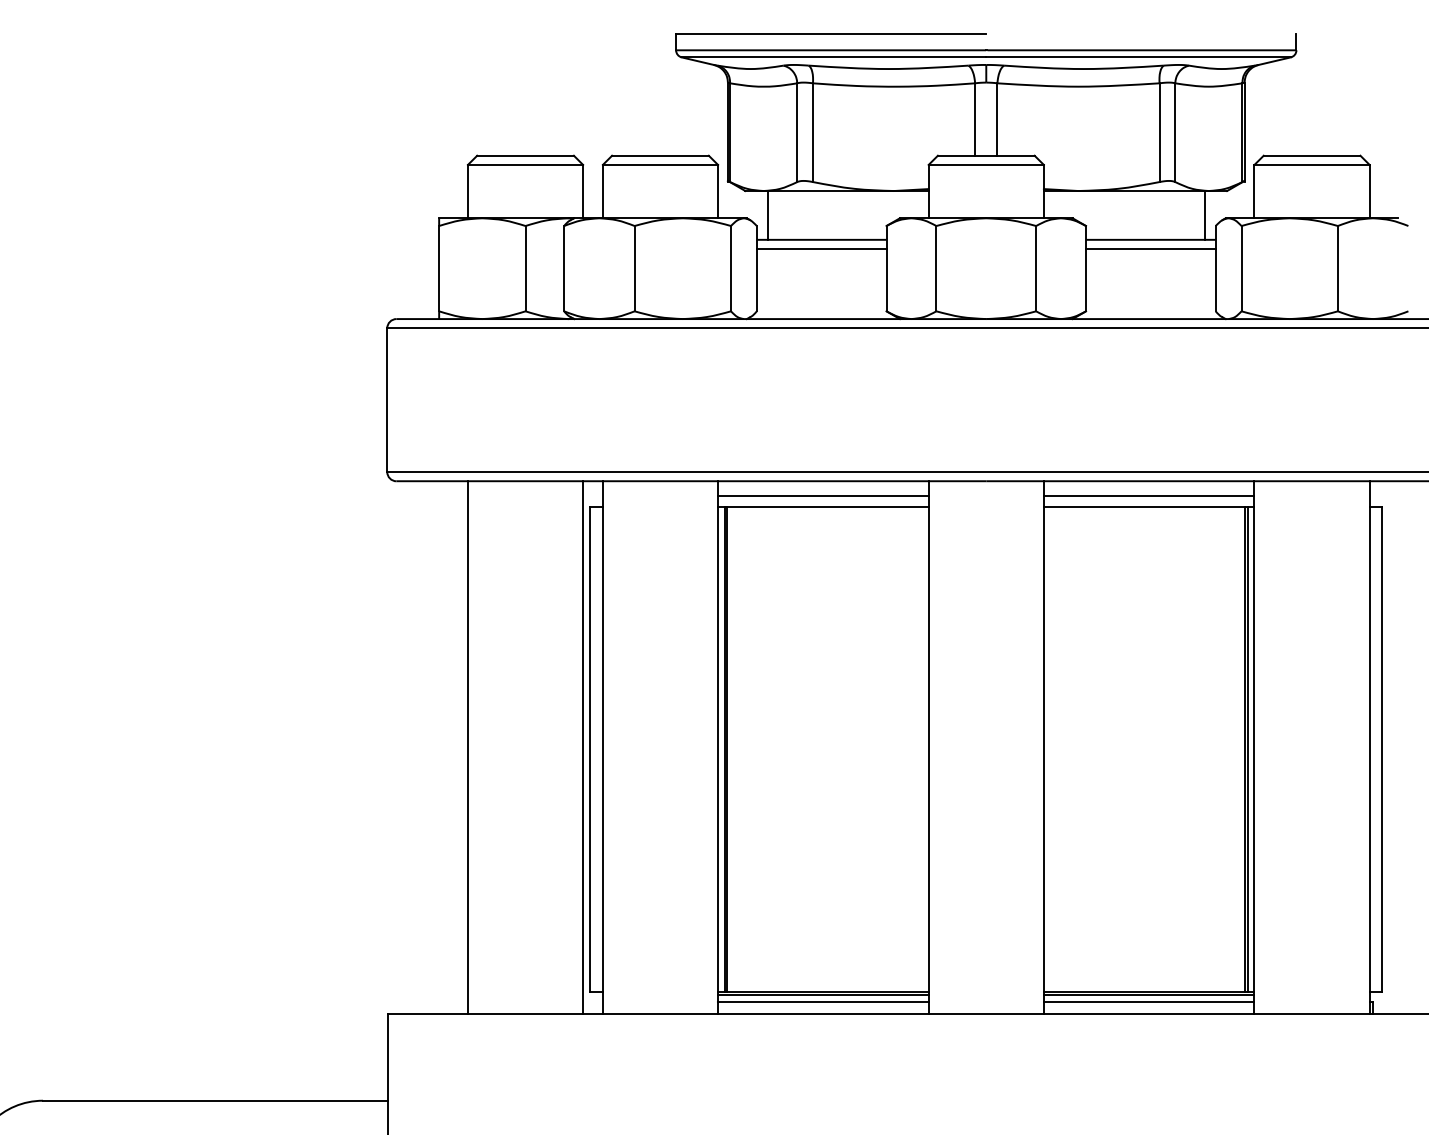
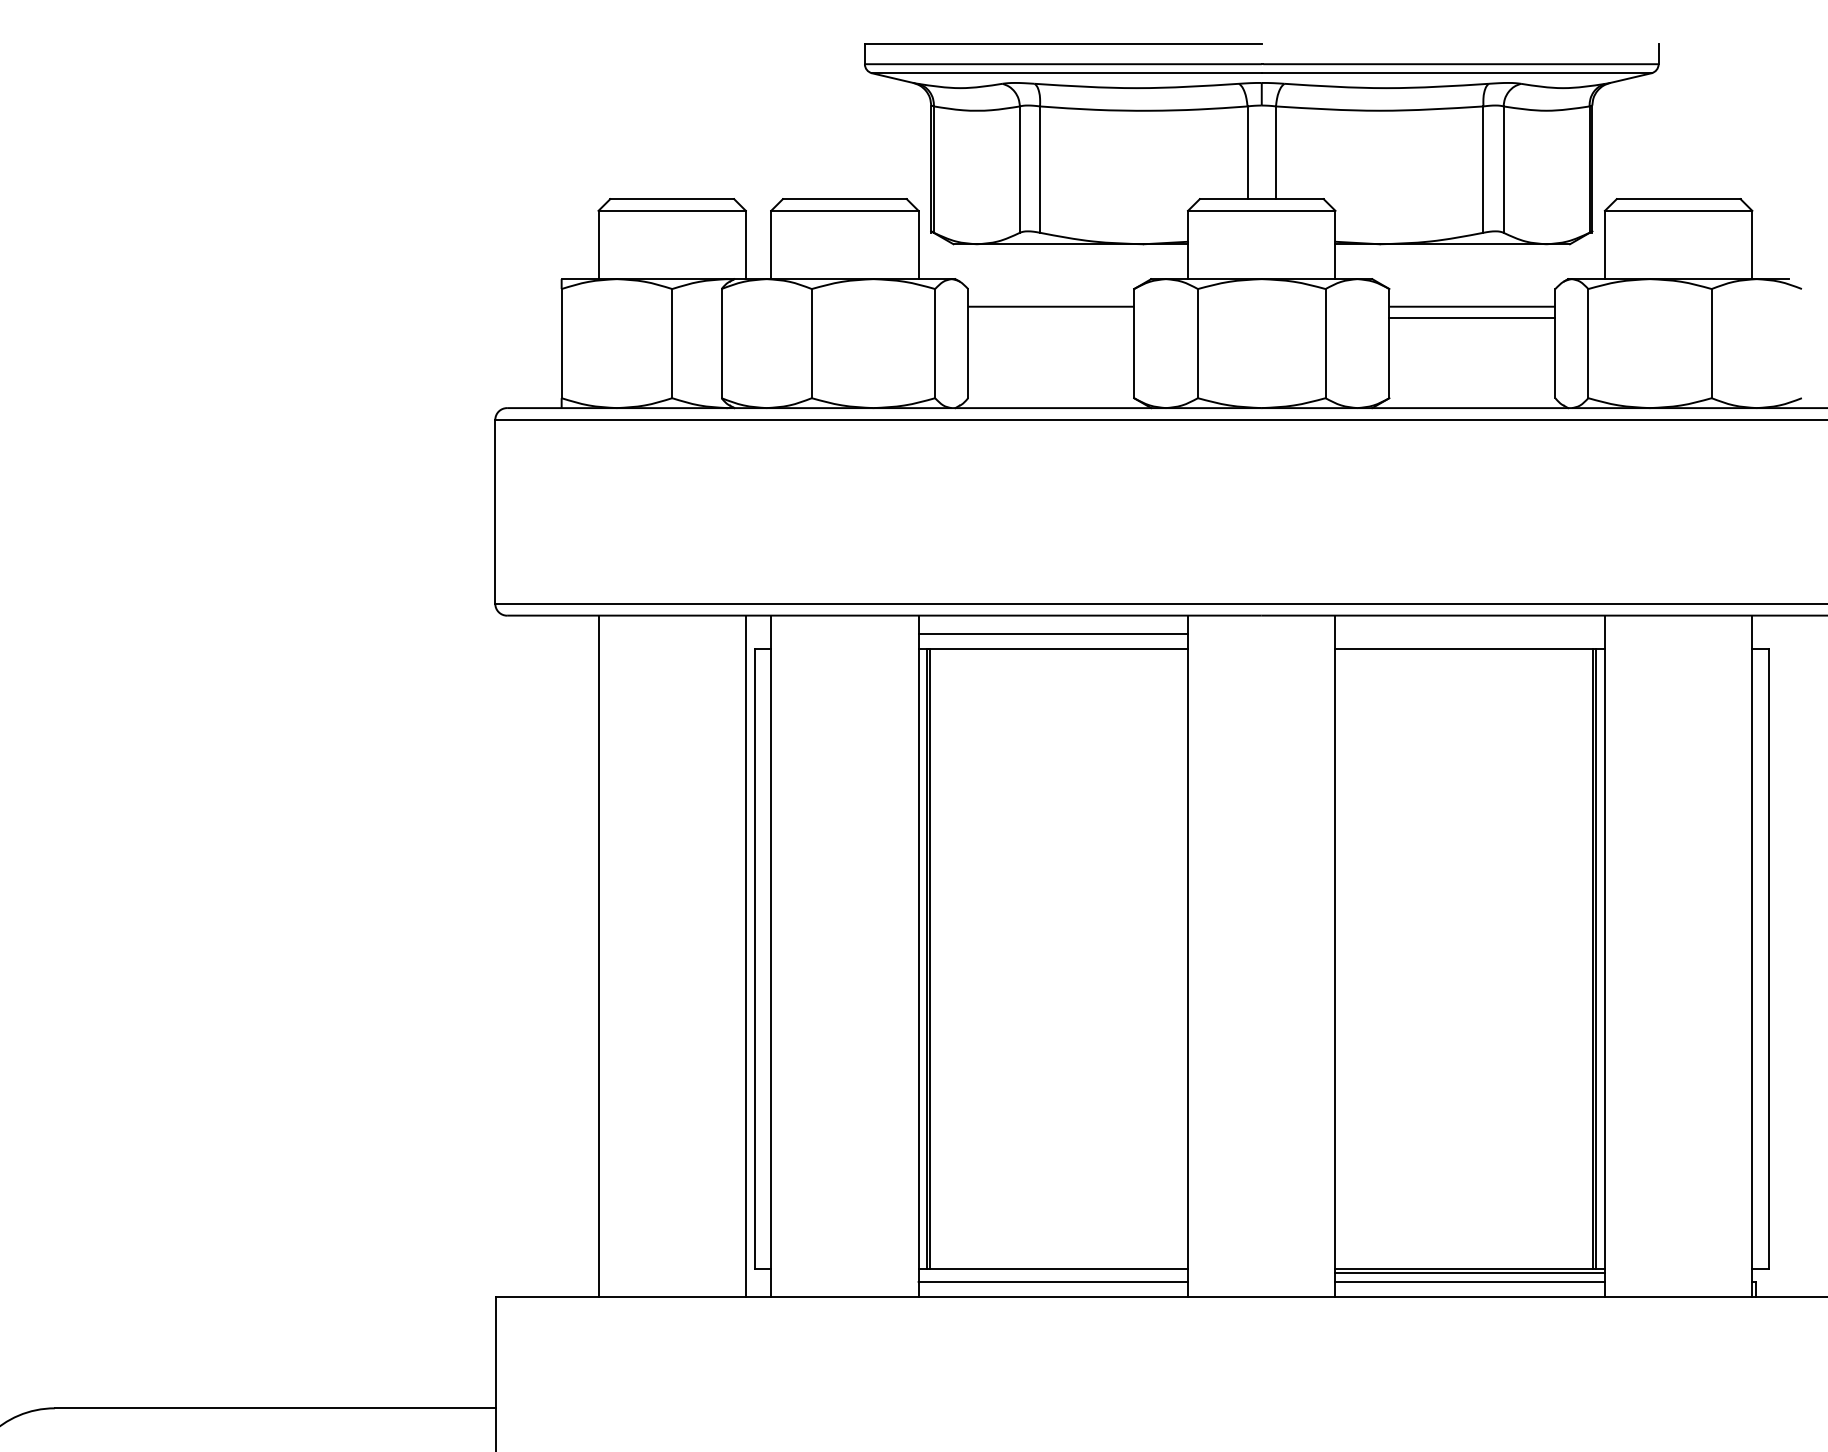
line: (767, 215) -> (981, 275), removed
line: (1204, 215) -> (1541, 275), removed
line: (821, 249) -> (1051, 318), removed
line: (1148, 495) -> (1469, 634), removed
line: (823, 995) -> (1053, 1273), removed

